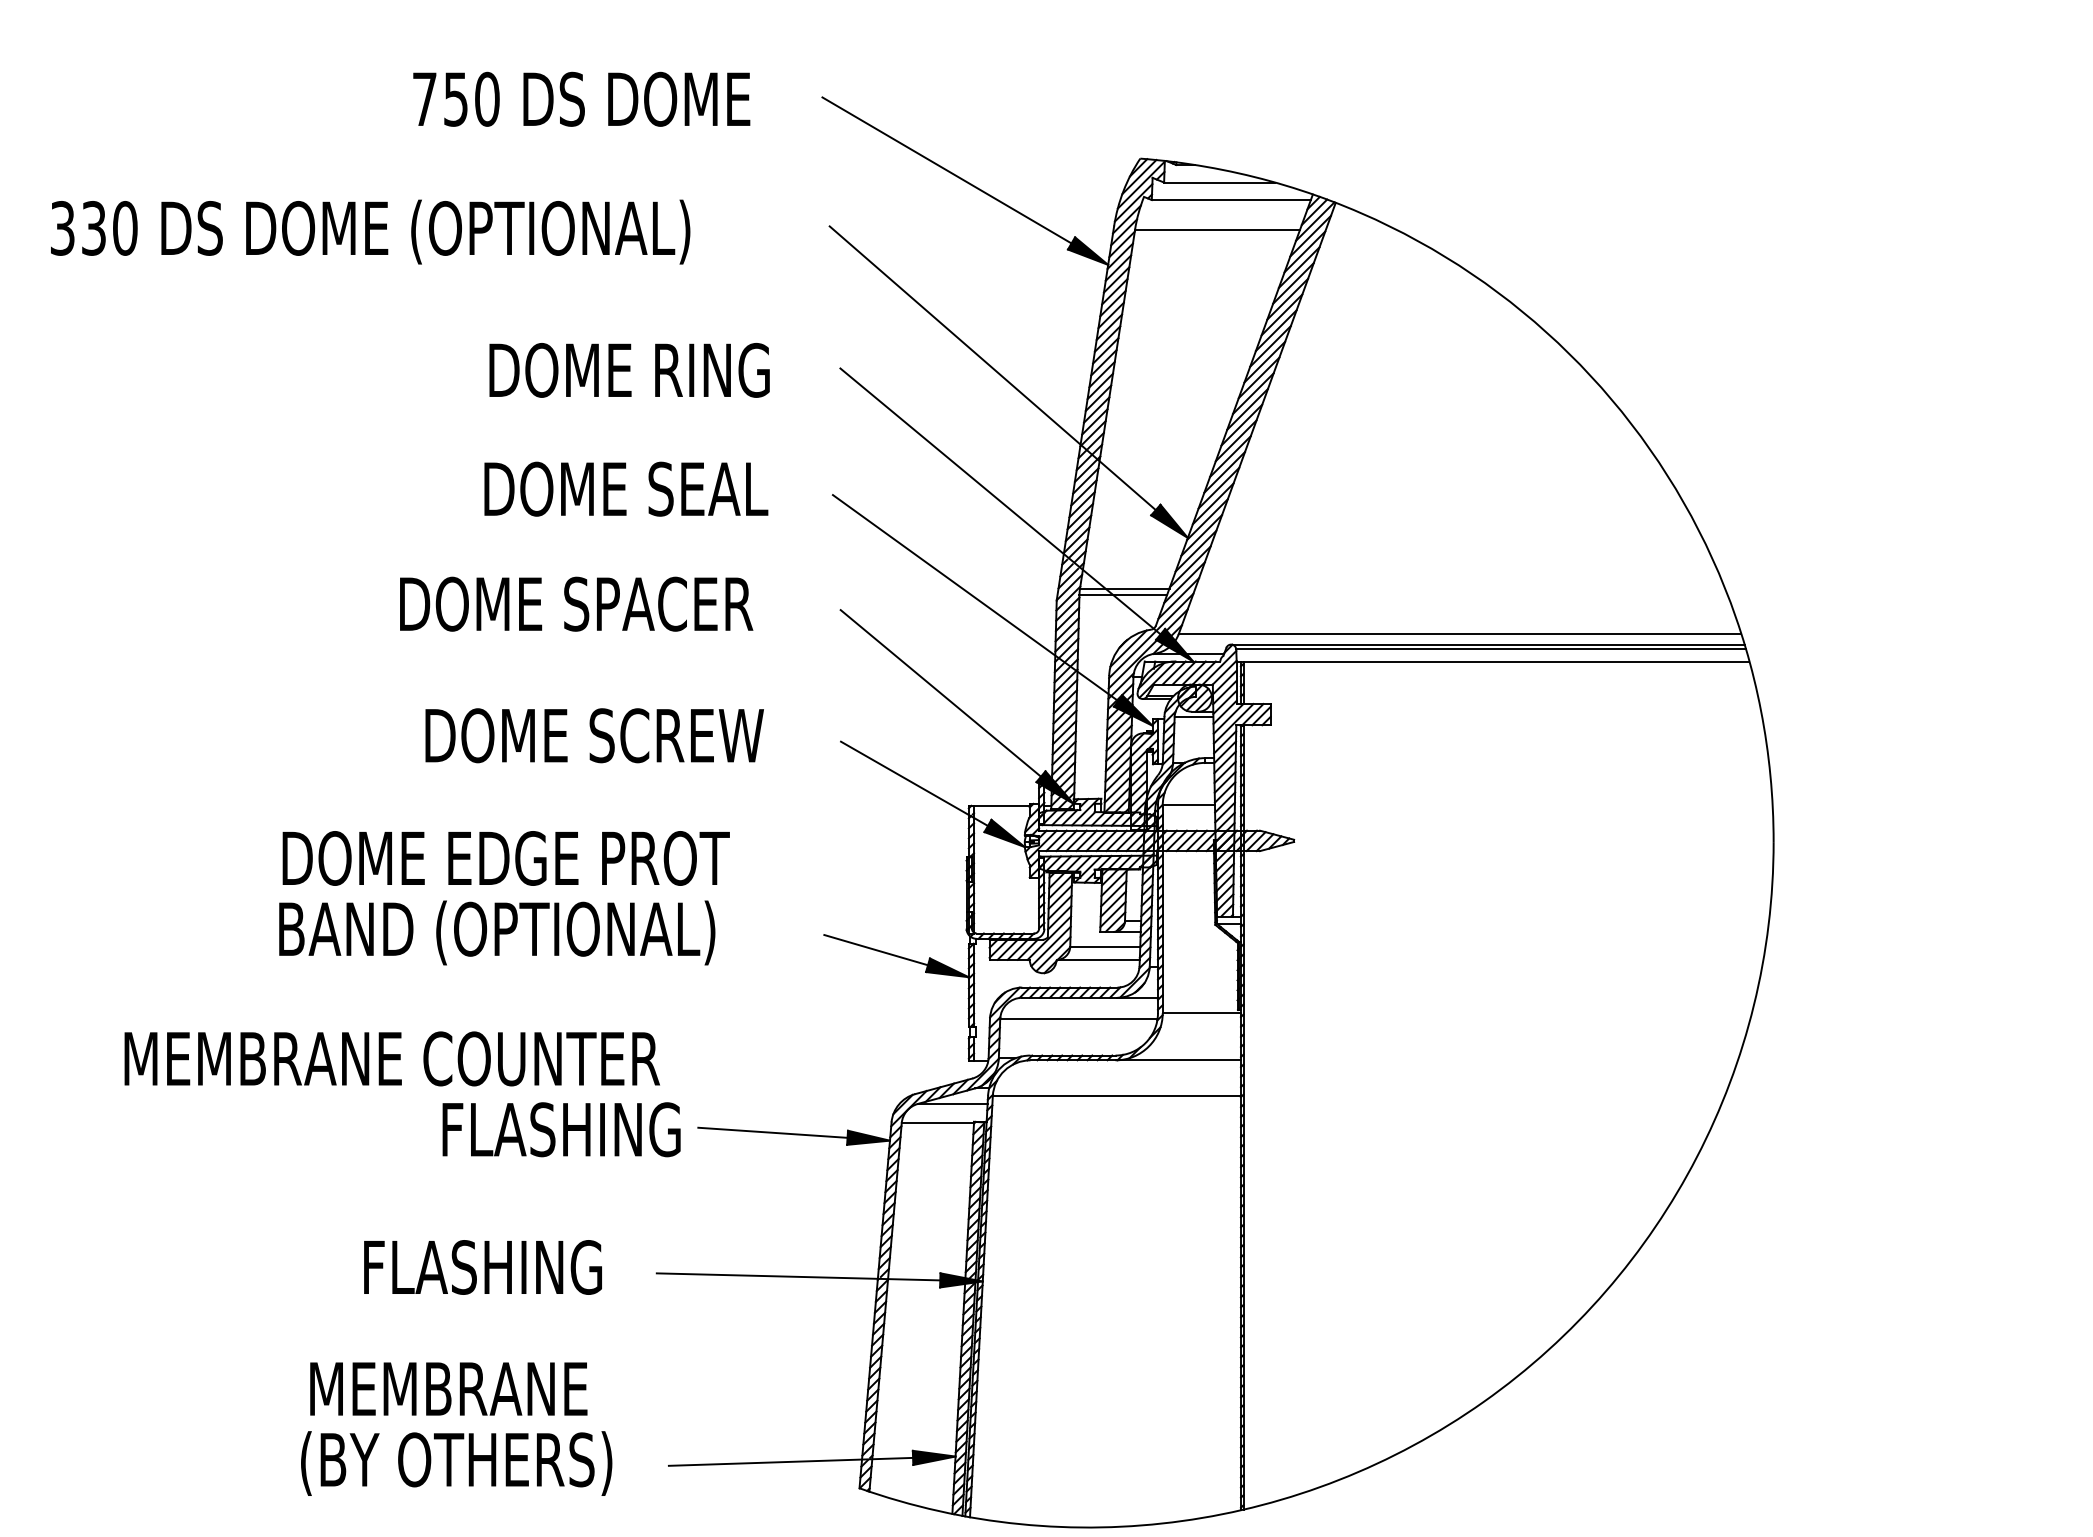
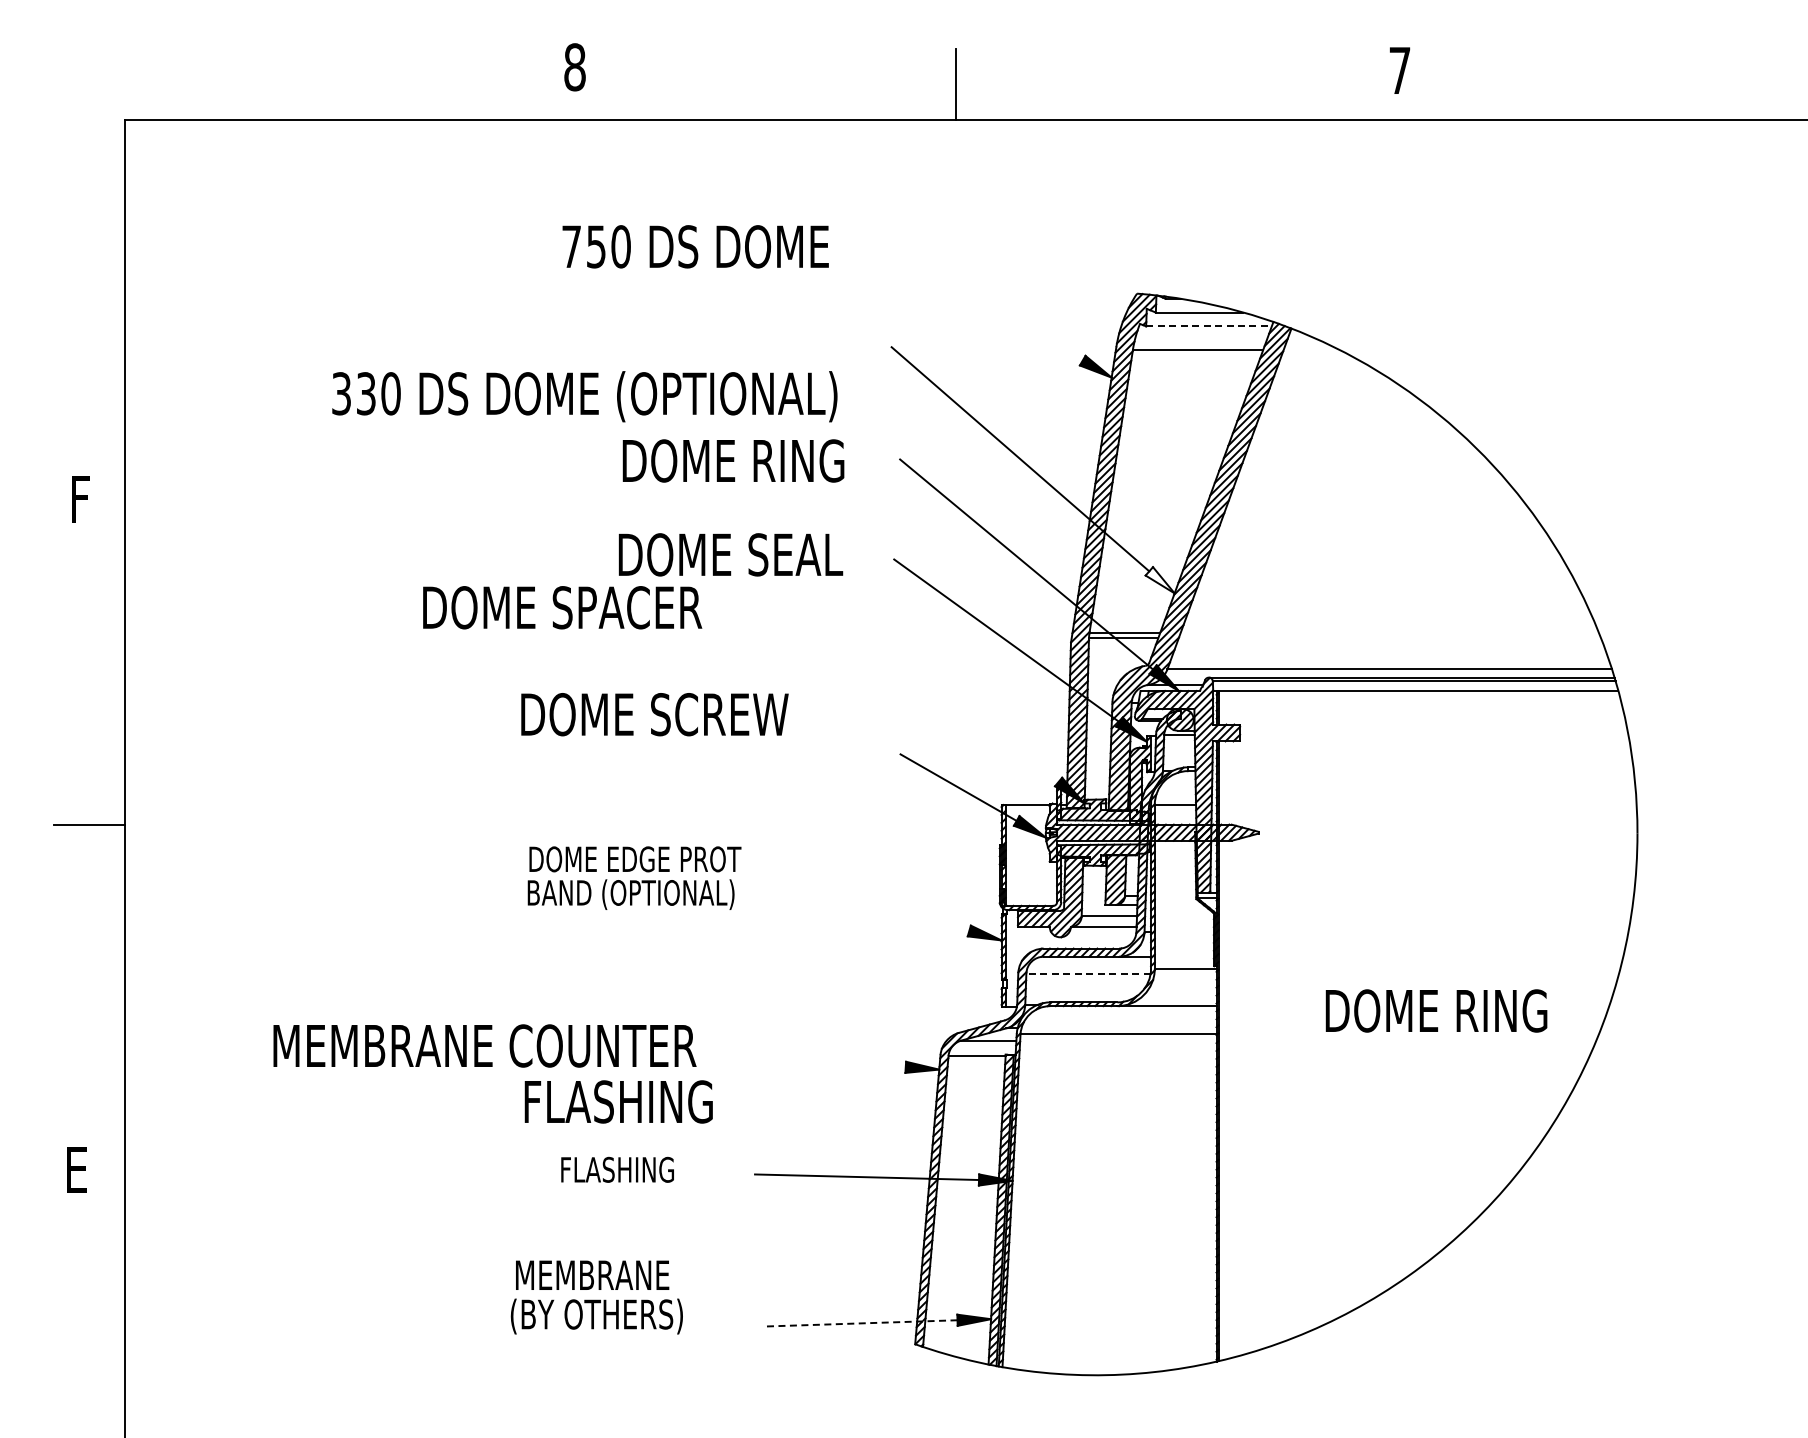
line: (945, 169) -> (983, 302), removed
line: (1230, 200) -> (1208, 326), solid -> dashed
part: (370, 231) -> (584, 396), moved
fill: (1168, 521) -> (1159, 580), removed
part: (576, 603) -> (562, 607), moved
line: (940, 693) -> (979, 716), removed
part: (594, 735) -> (654, 714), moved
part: (504, 898) -> (634, 878), size x0.6
line: (876, 950) -> (928, 919), removed
line: (1078, 1019) -> (1088, 973), solid -> dashed
part: (1519, 1065) -> (1436, 1010), added
part: (401, 1084) -> (492, 1066), moved
line: (772, 1132) -> (846, 1063), removed
part: (482, 1267) -> (617, 1169), size x0.6
part: (456, 1429) -> (596, 1297), size x0.7
line: (791, 1461) -> (861, 1323), solid -> dashed

